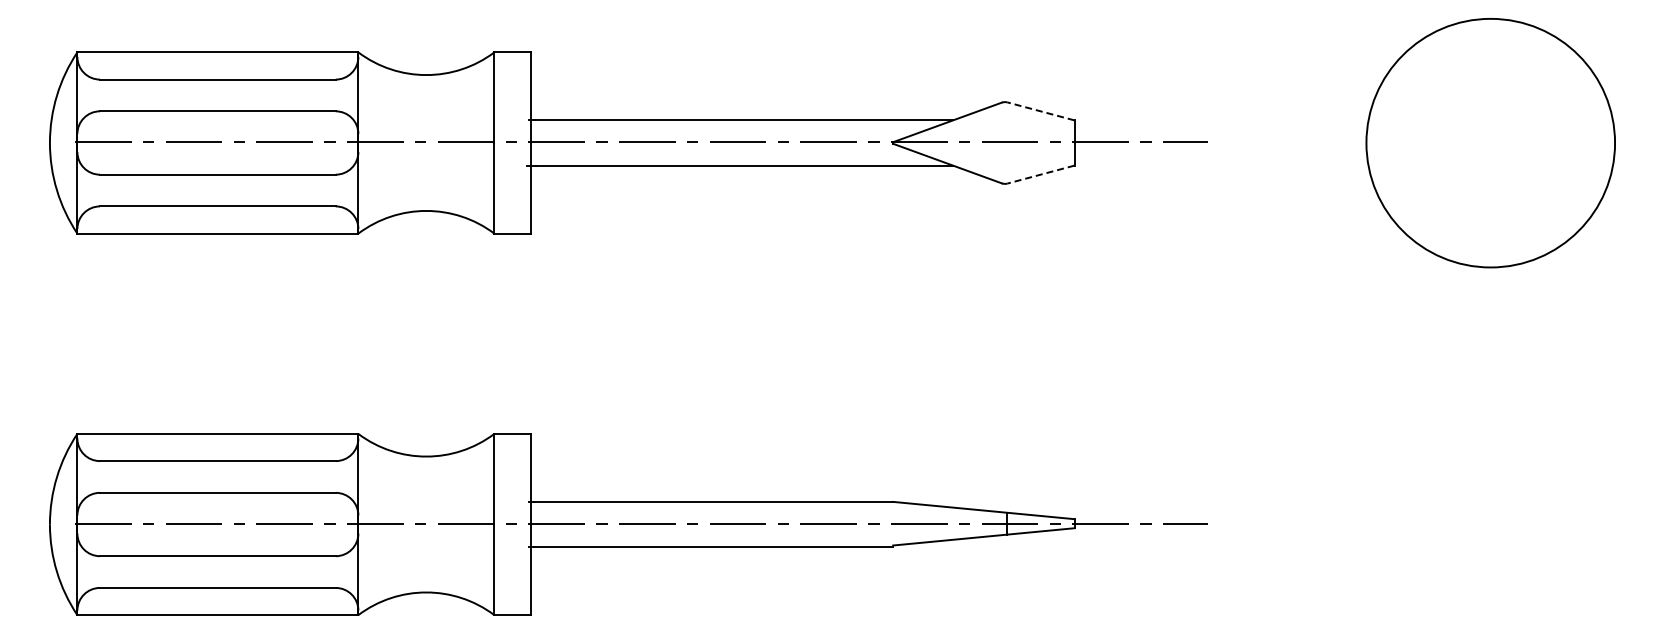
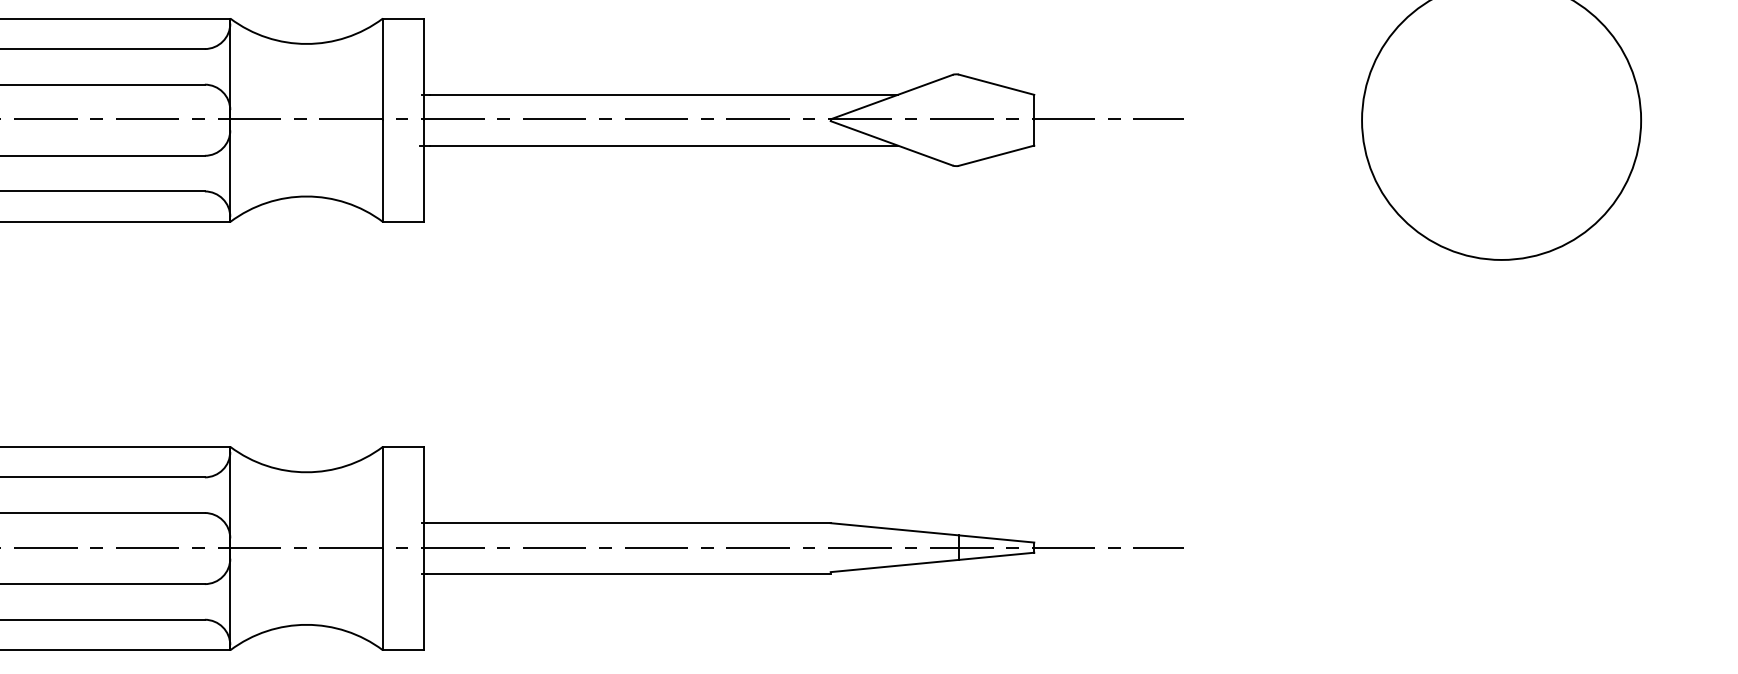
line: (1040, 111) -> (996, 84), dashed -> solid
line: (1040, 174) -> (996, 155), dashed -> solid

